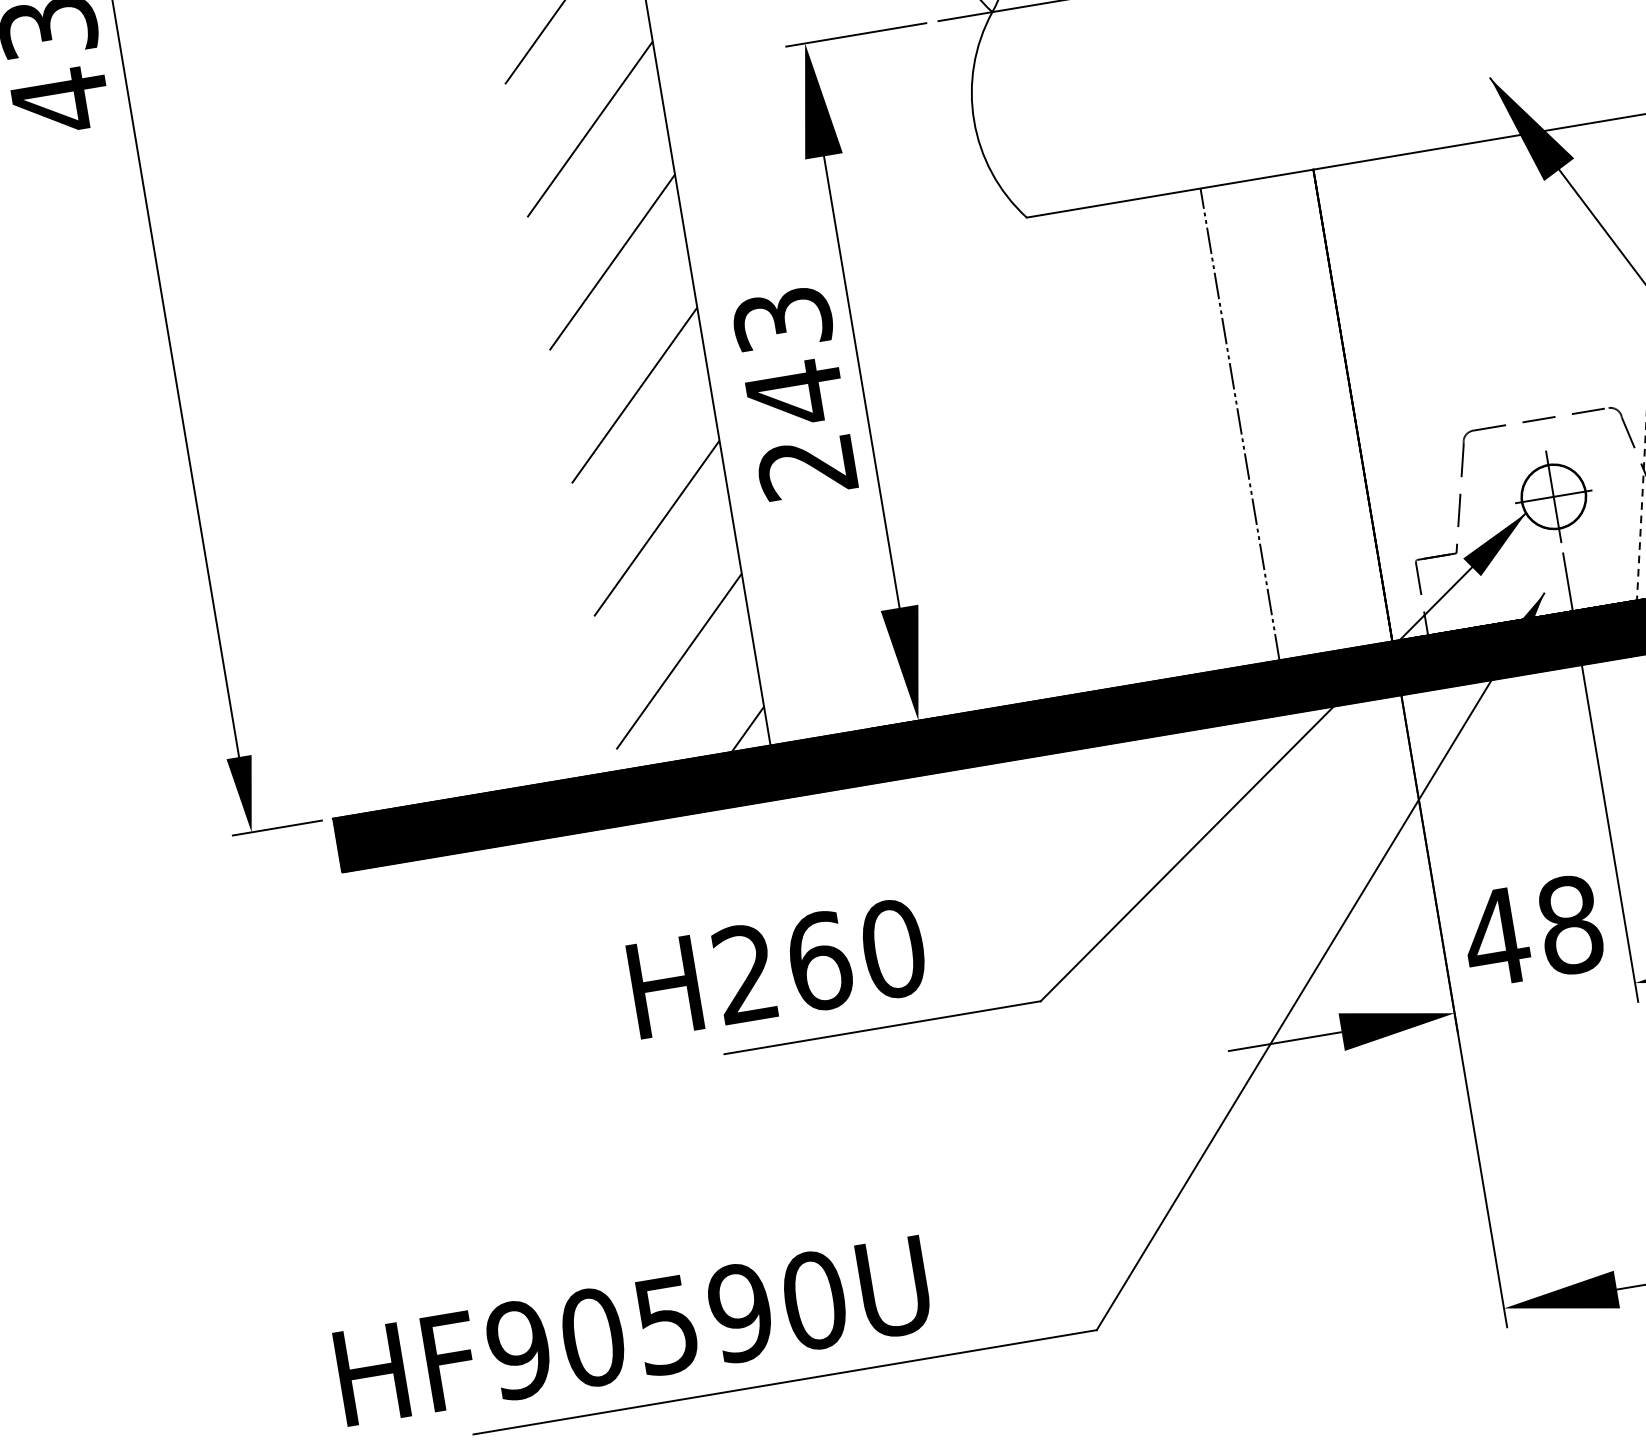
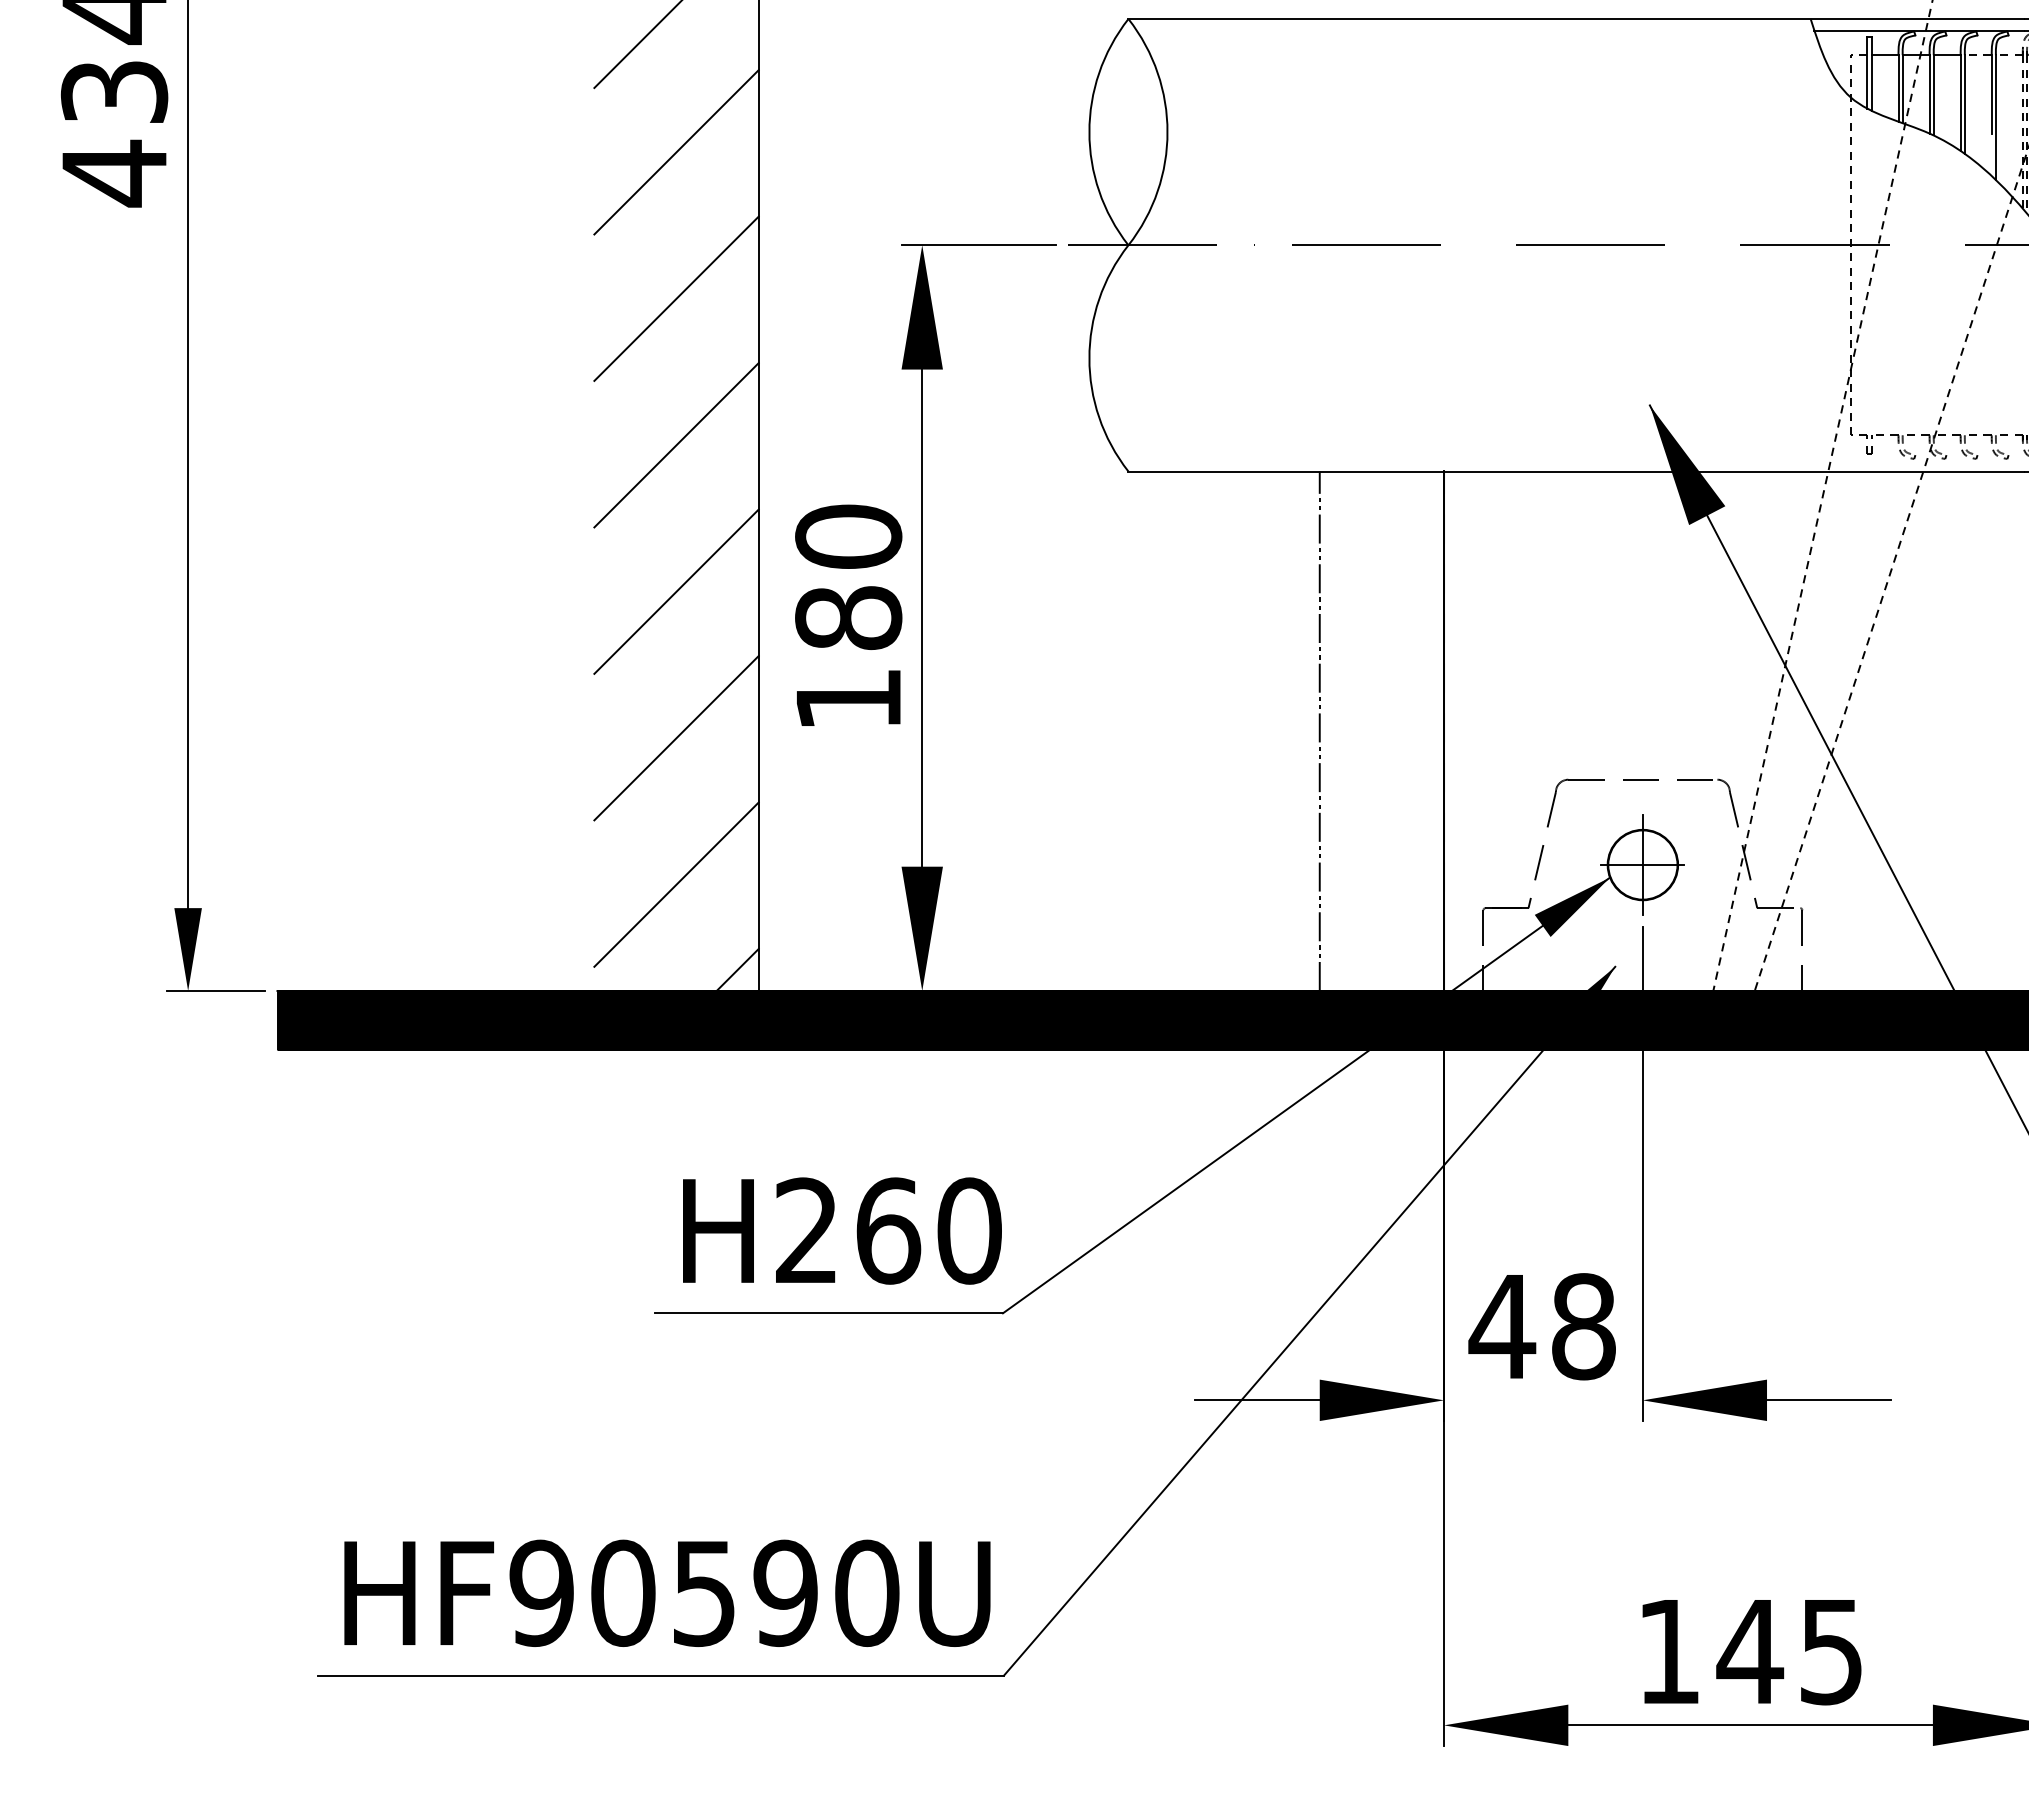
text: (794, 392) -> (848, 617), 243 -> 180
text: (777, 967) -> (842, 1230), moved
text: (633, 1330) -> (667, 1592), moved

